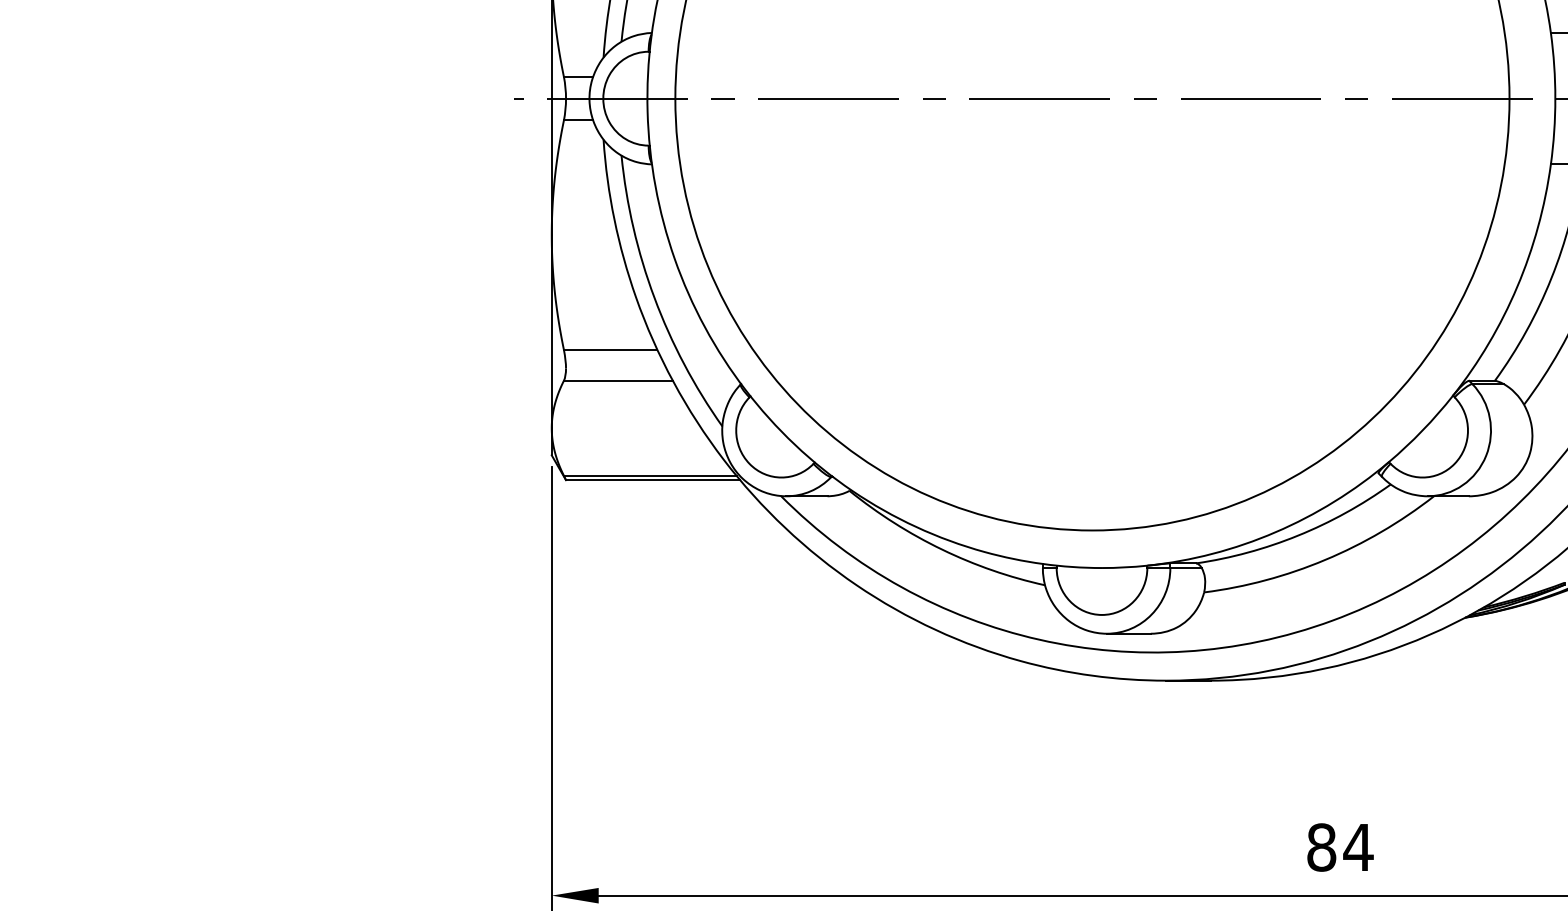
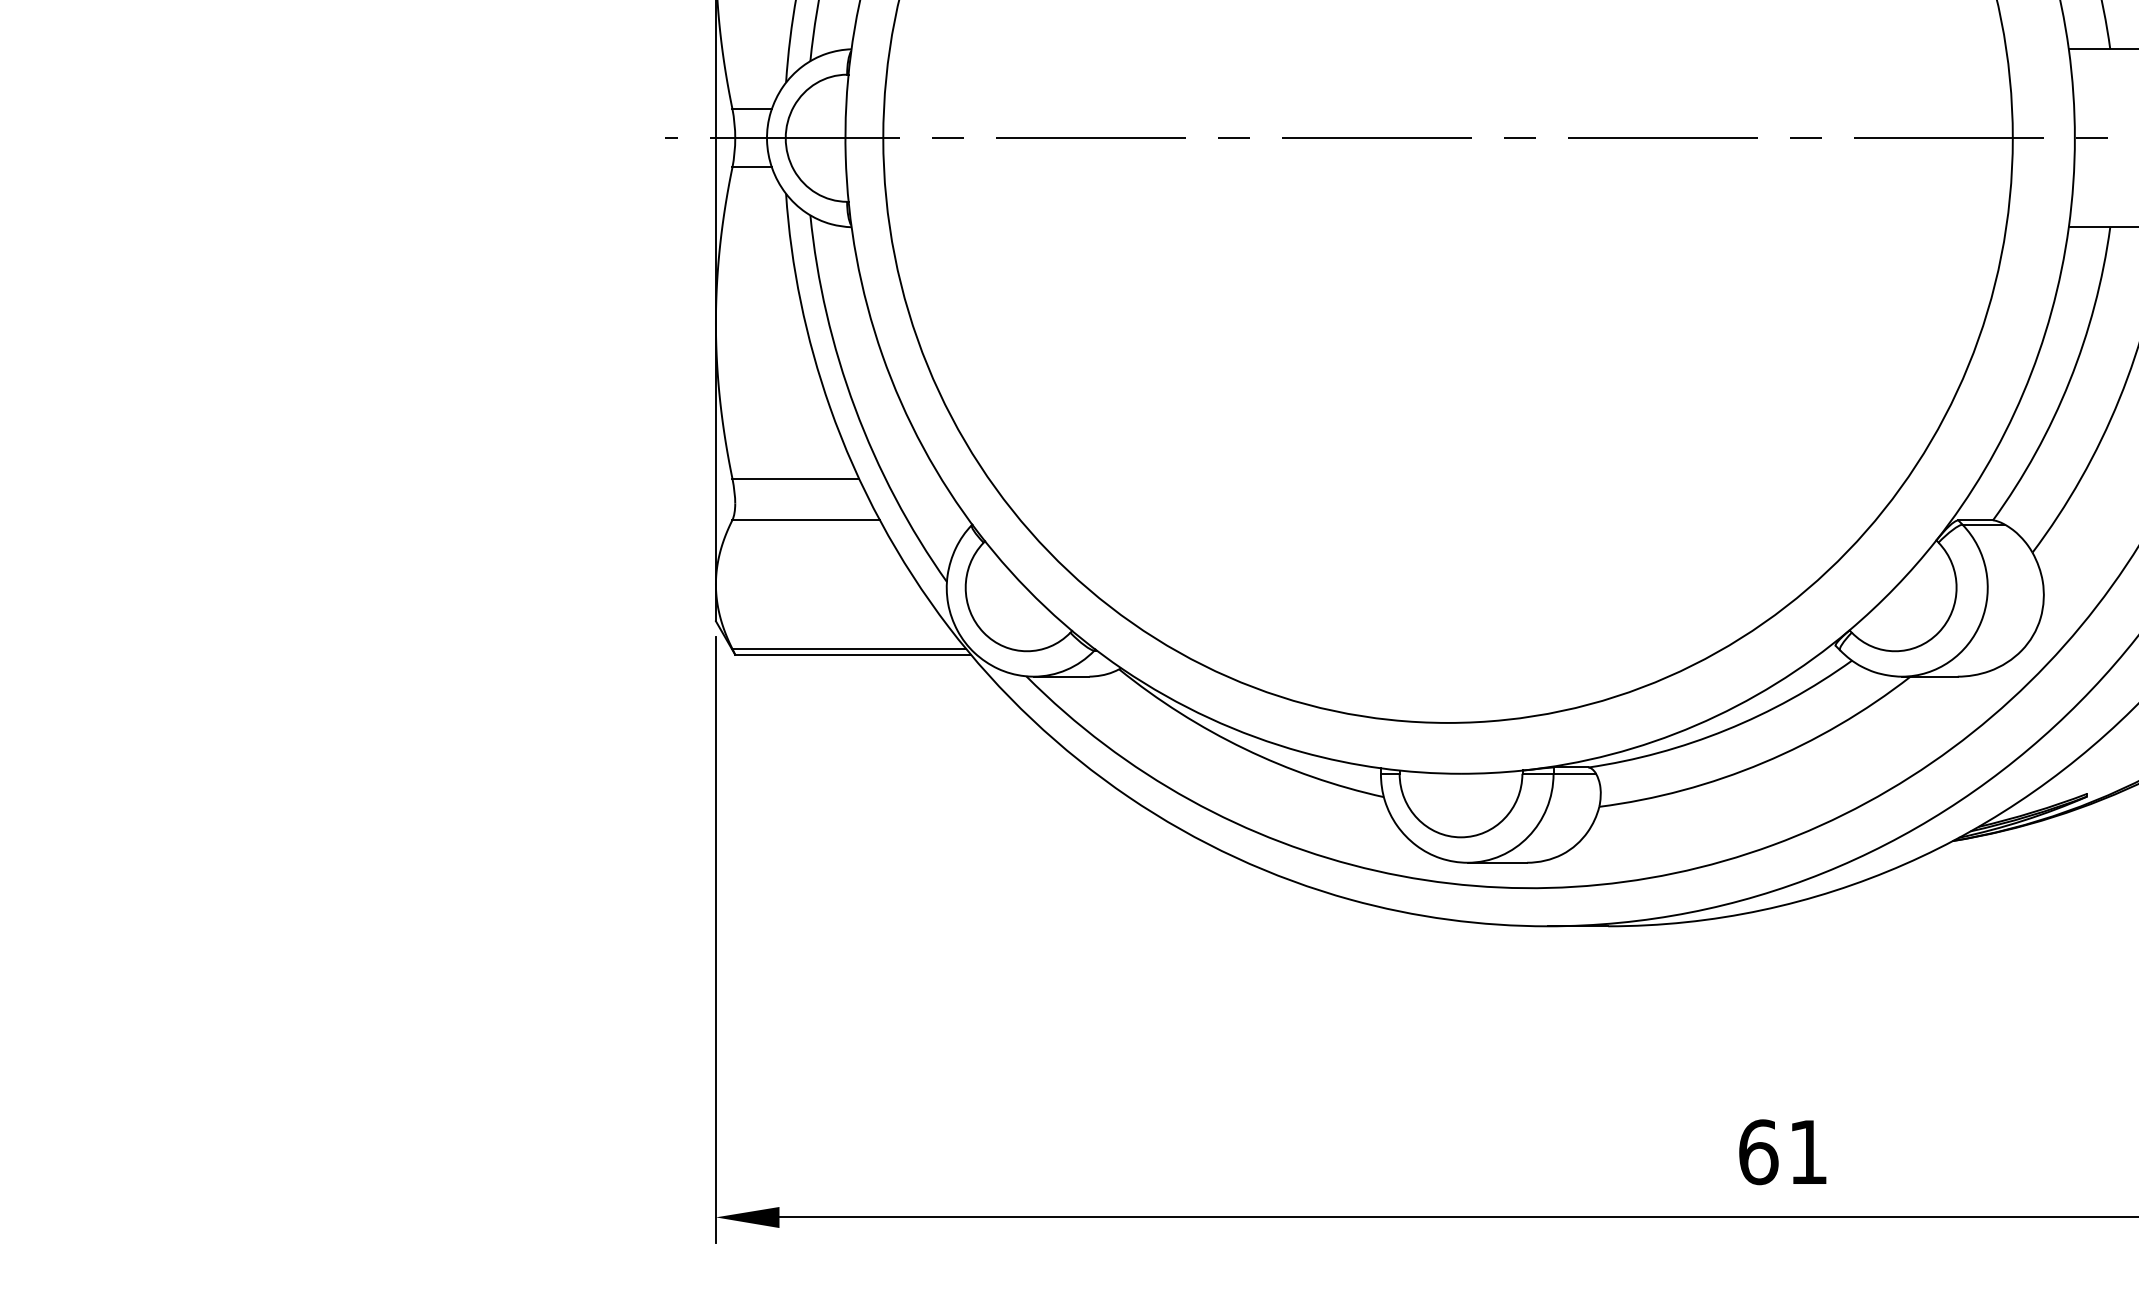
text: (1340, 847) -> (1784, 1152), 84 -> 61

